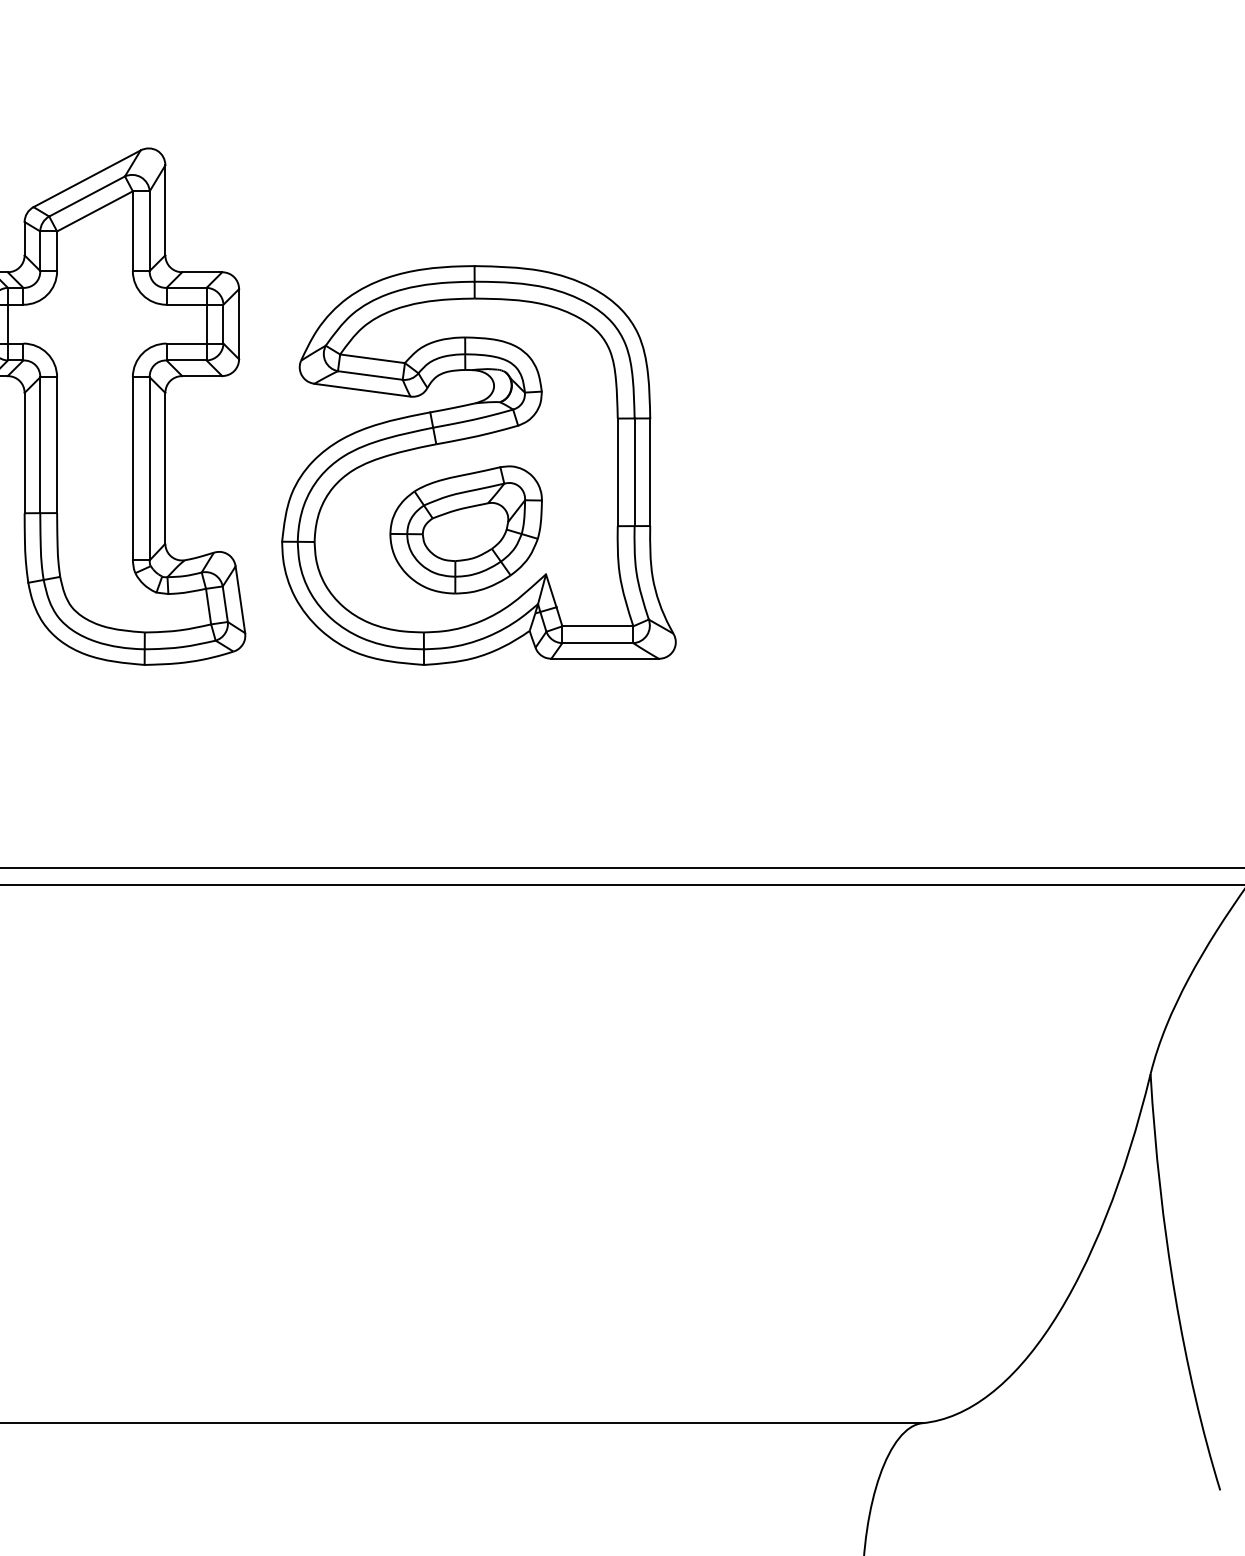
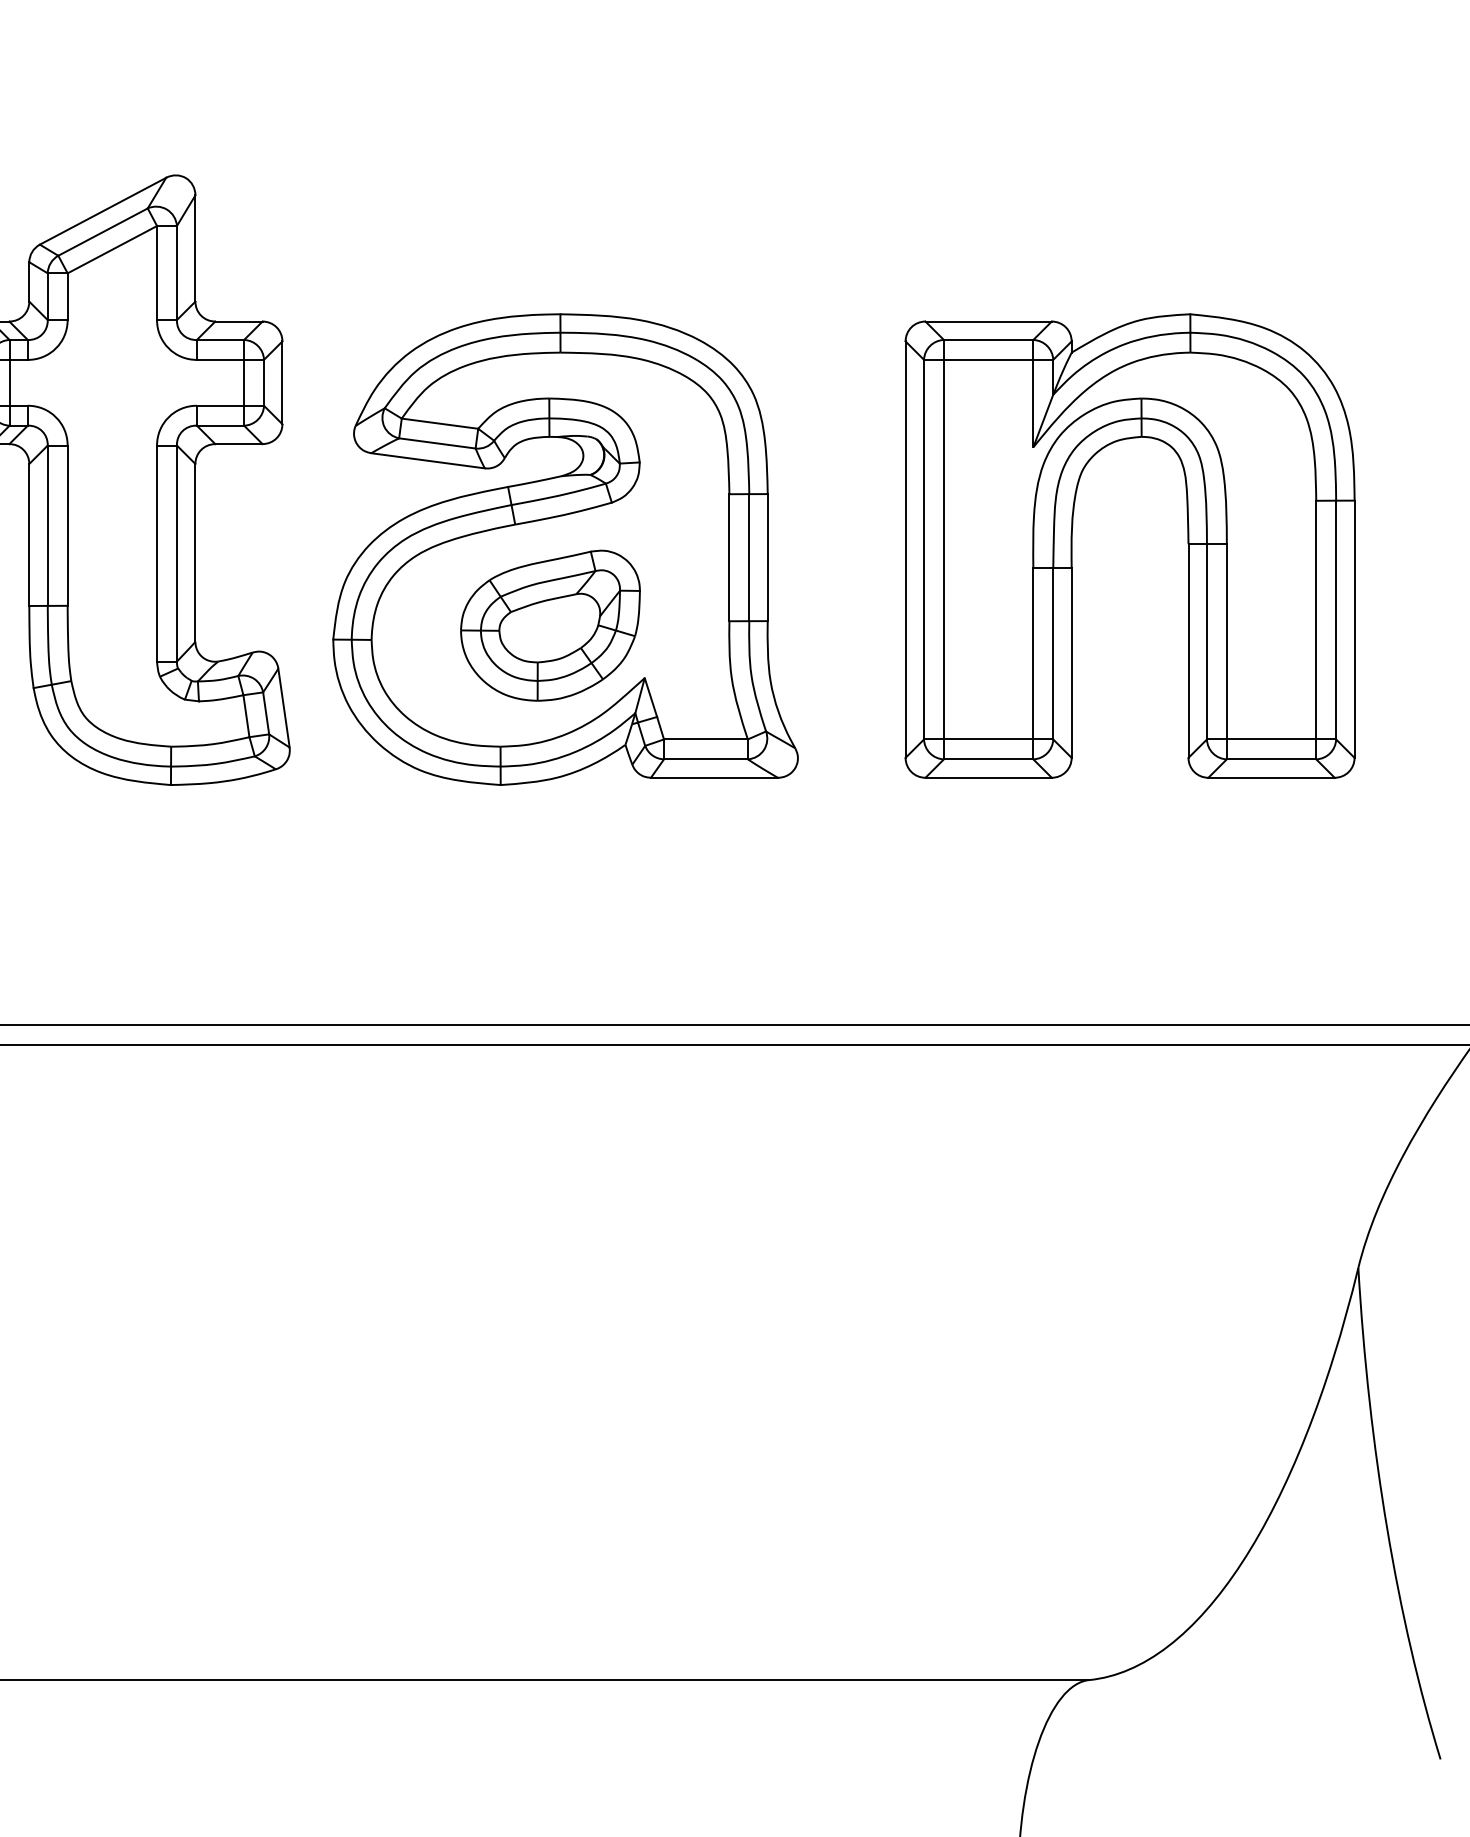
part: (908, 461) -> (1072, 545), added

